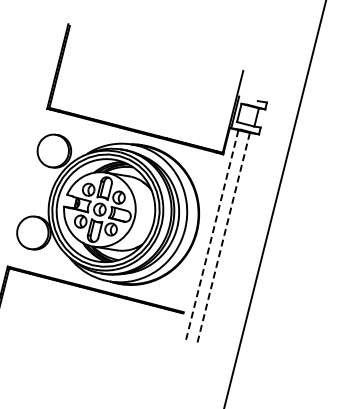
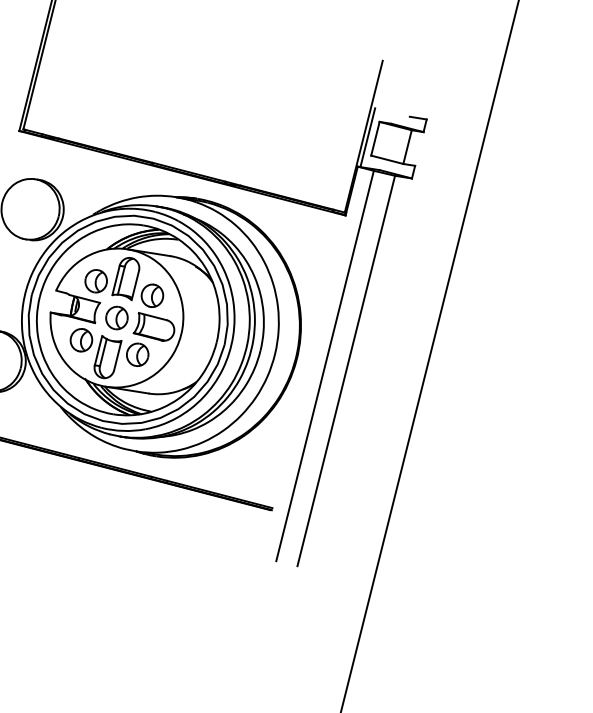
line: (212, 235) -> (325, 365), dashed -> solid
line: (223, 238) -> (346, 371), dashed -> solid

